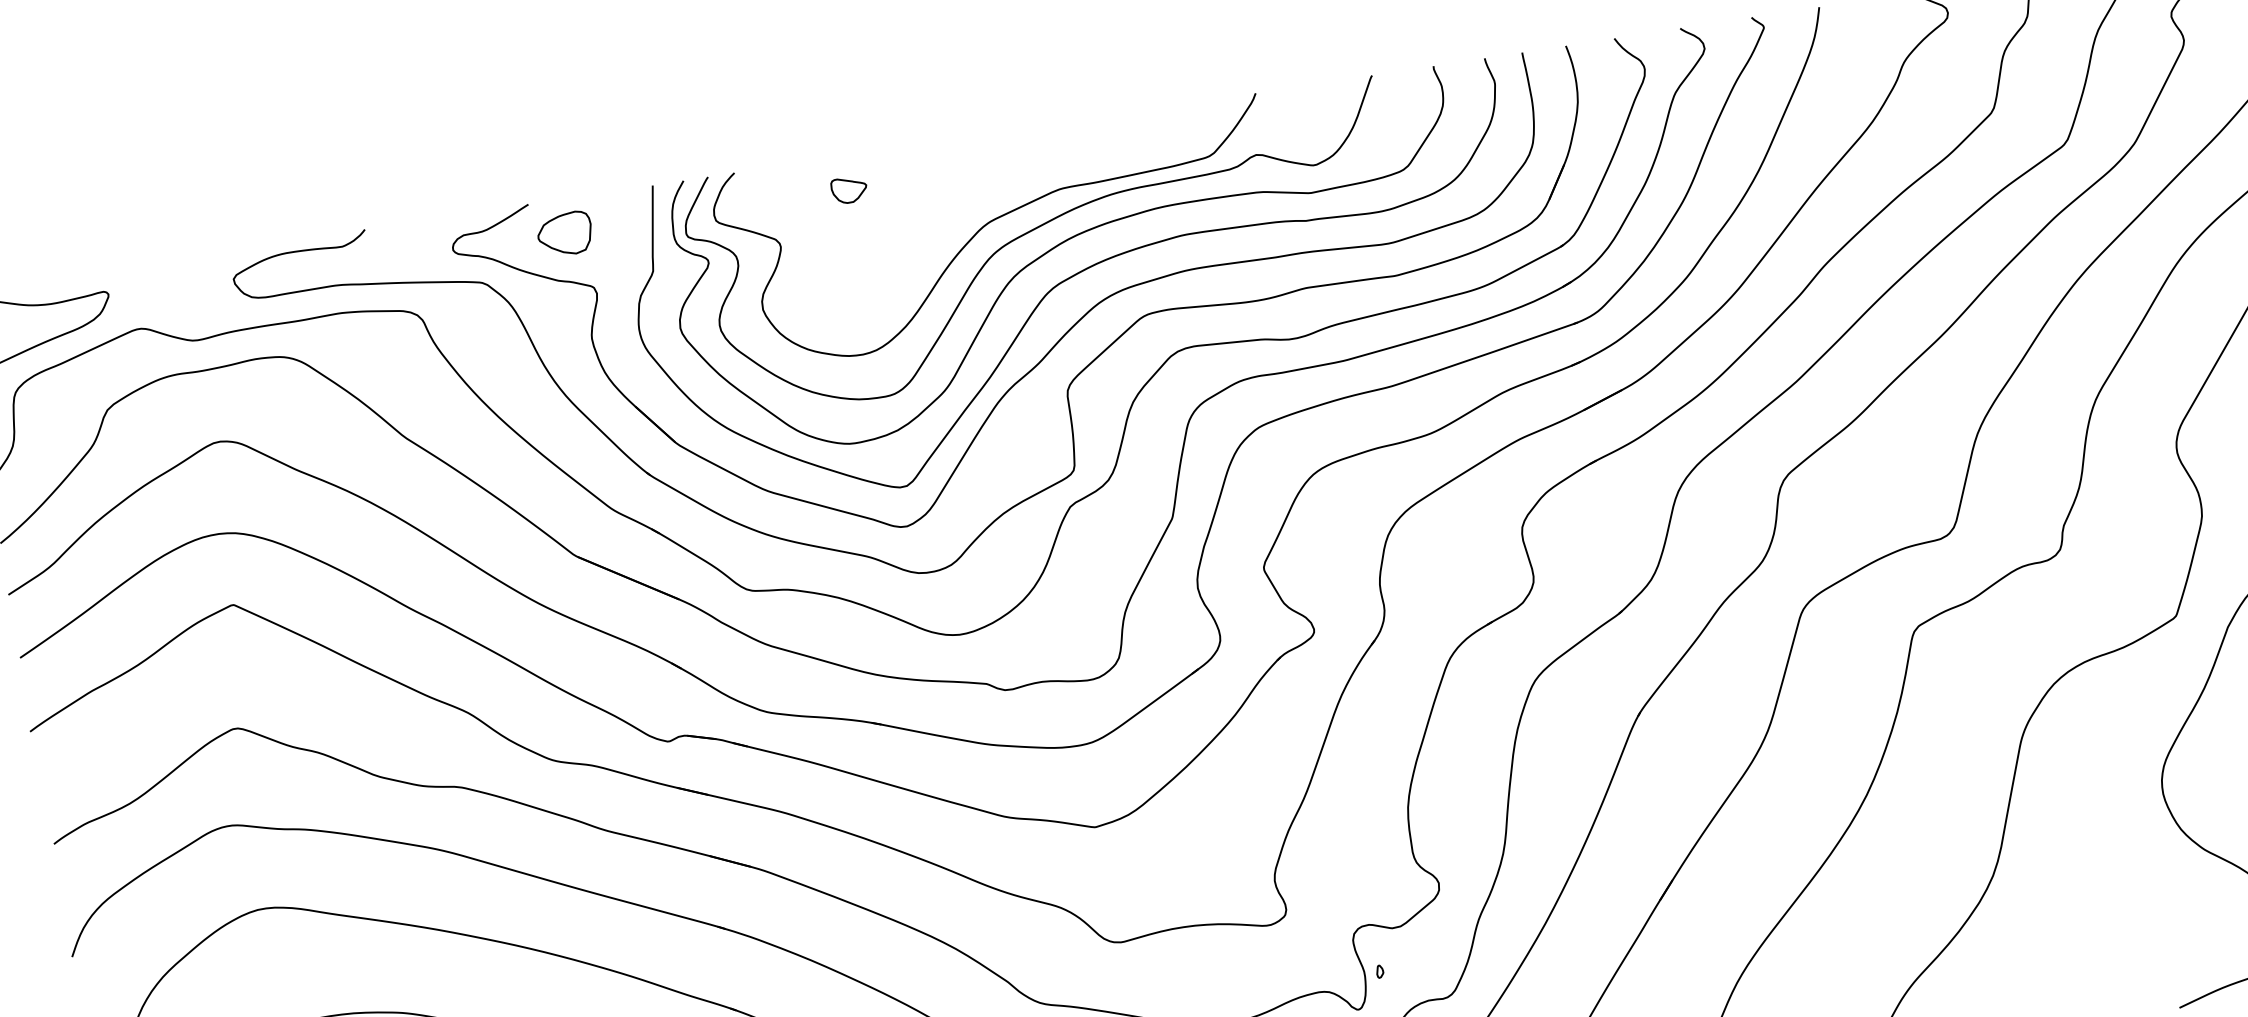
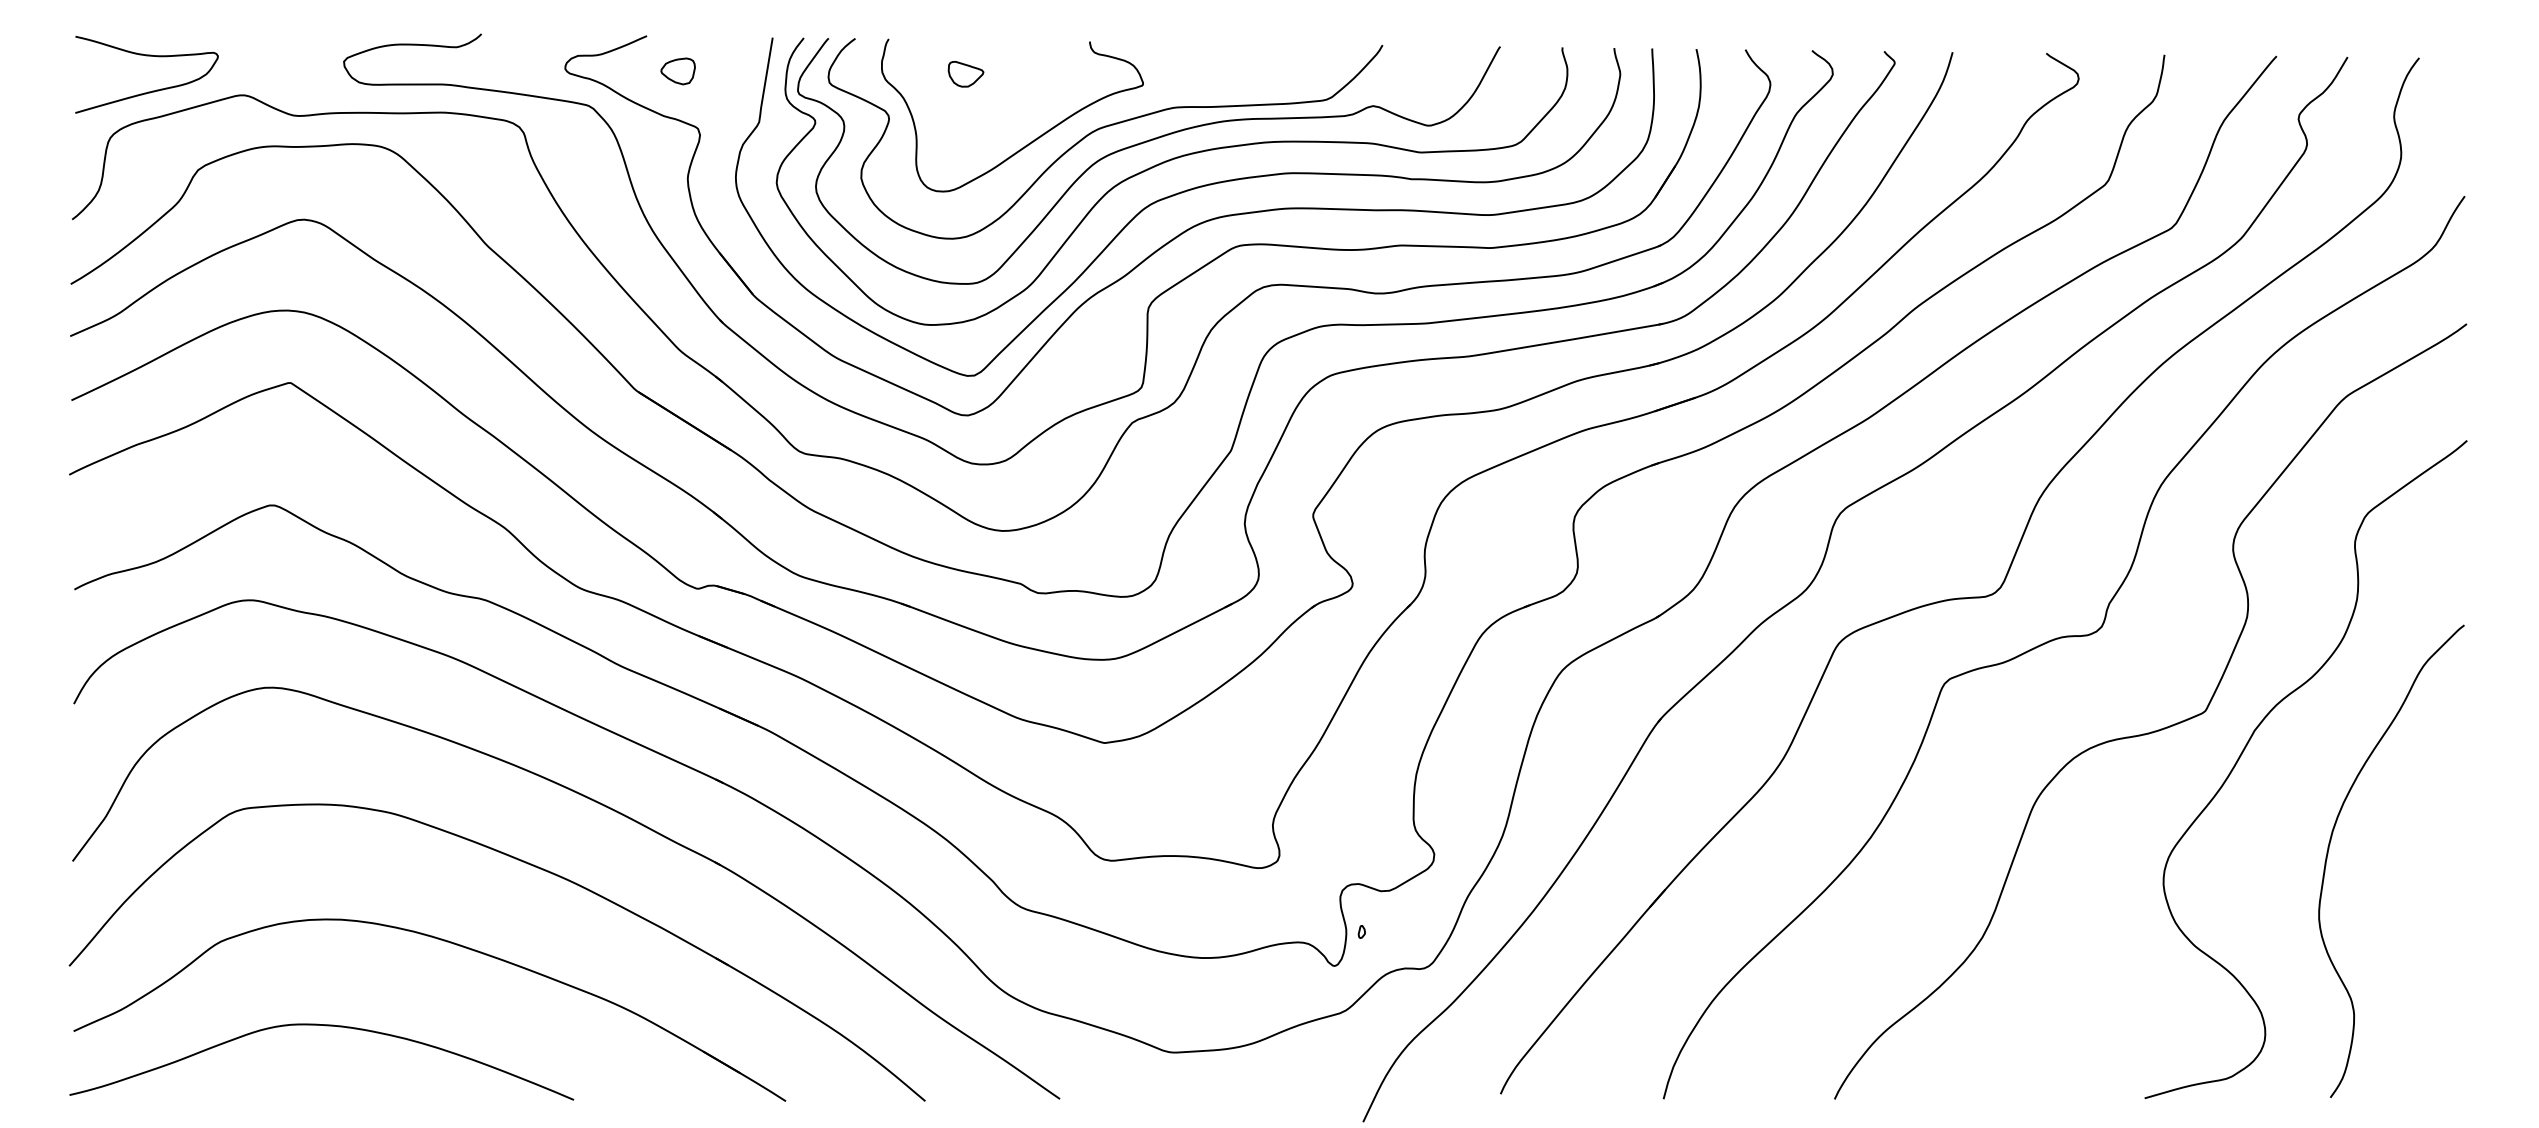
part: (564, 234) -> (677, 71), size x0.62
curve: (923, 247) -> (1029, 142), added

